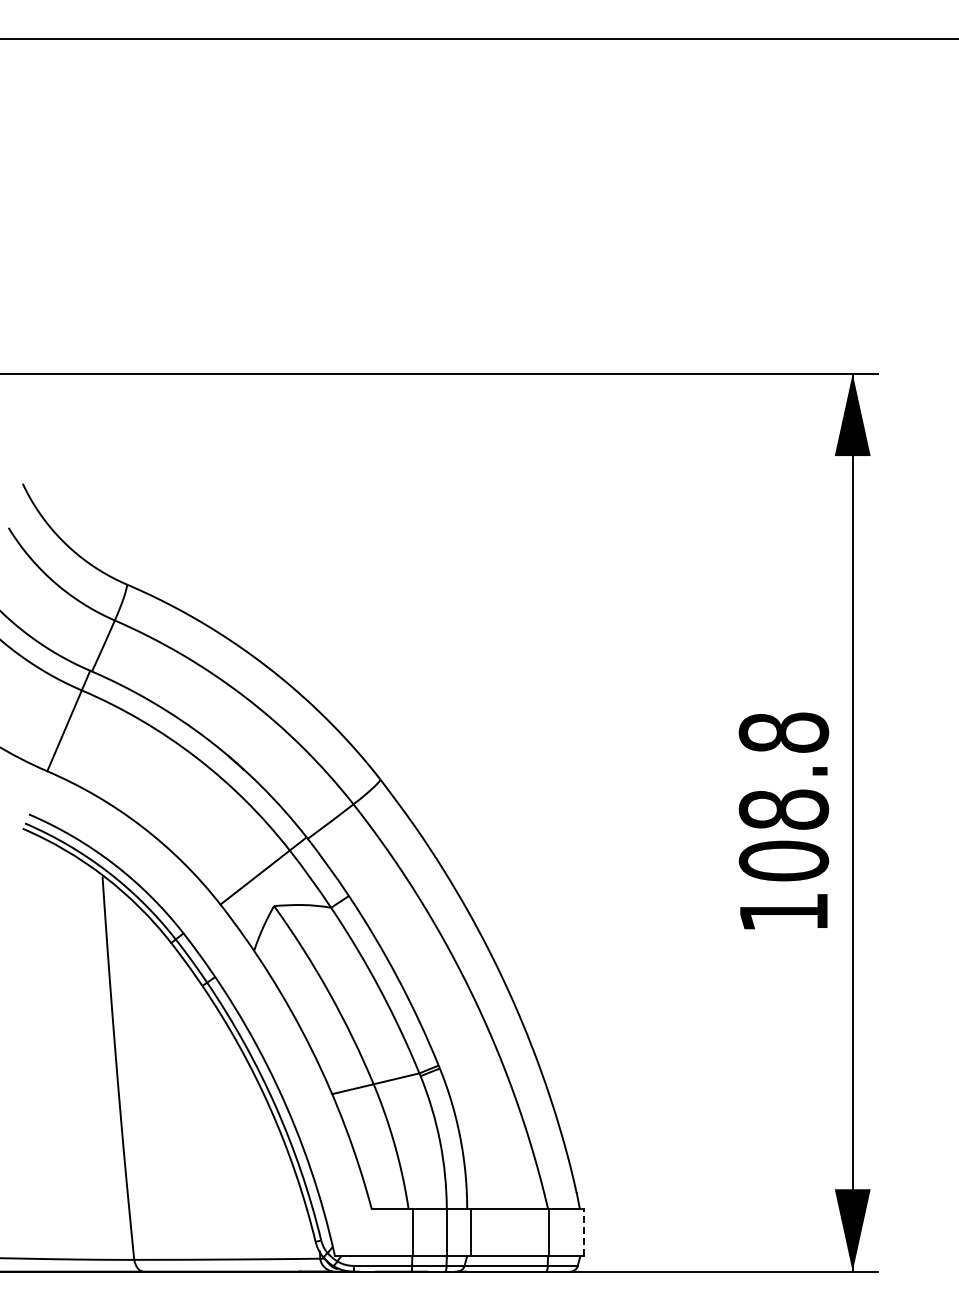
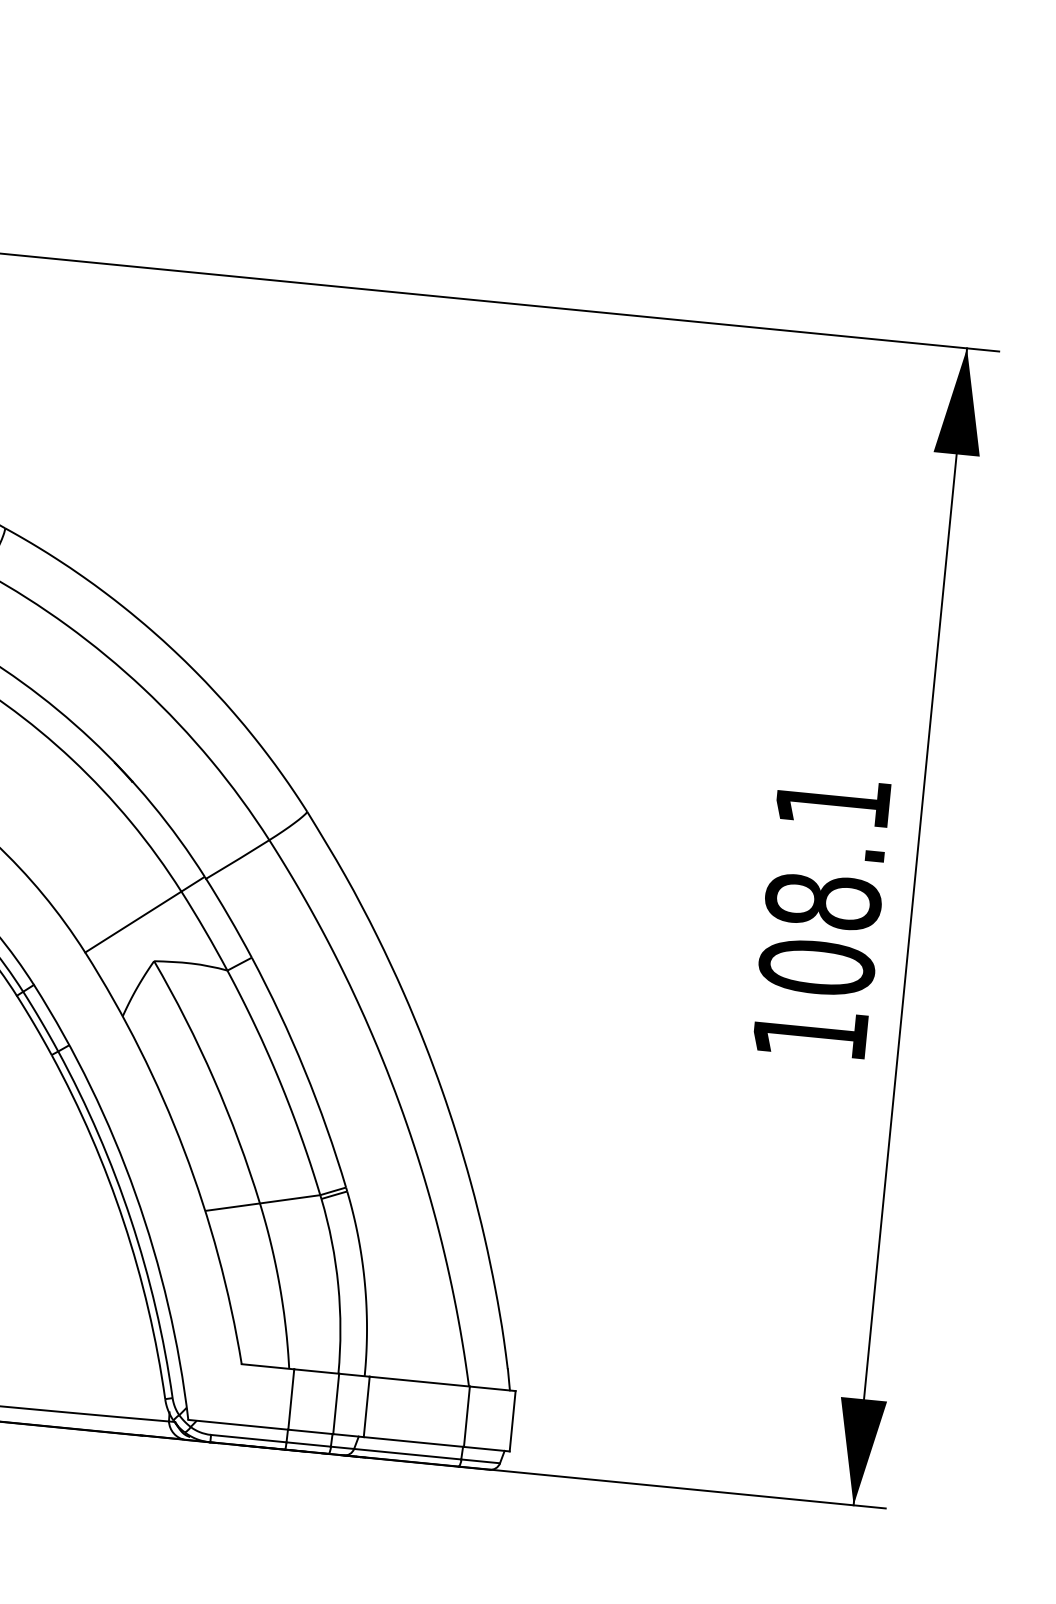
text: (783, 732) -> (832, 801), 108.8 -> 108.1
line: (584, 1232) -> (512, 1421), dashed -> solid

